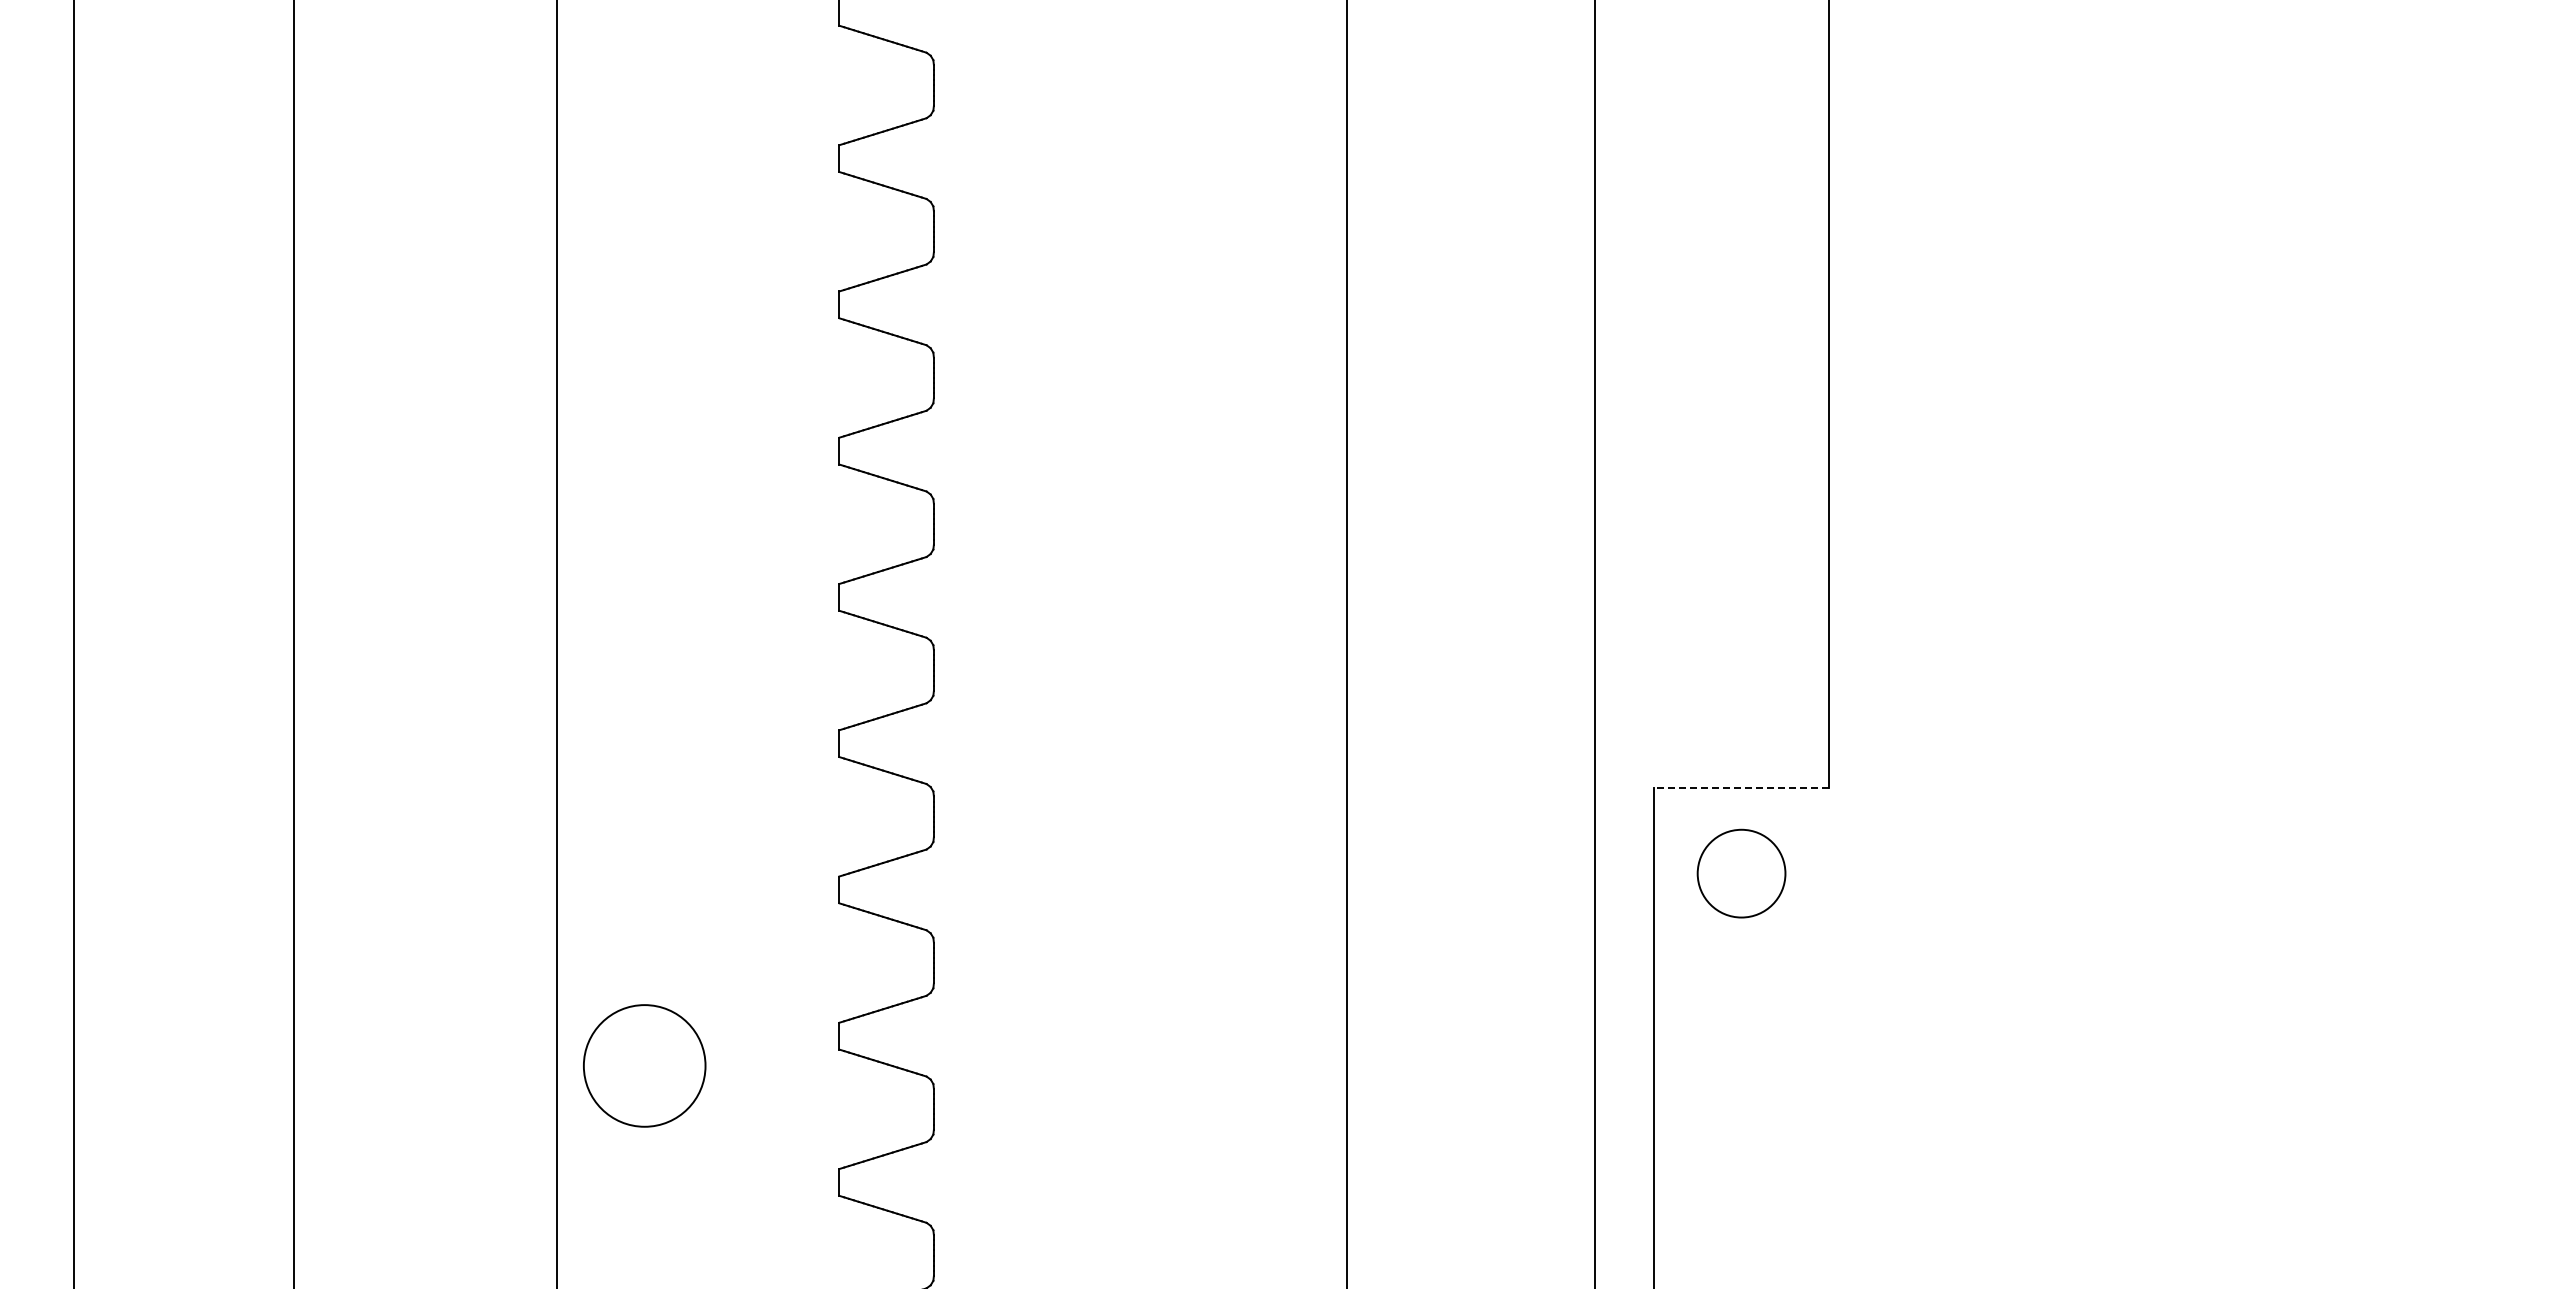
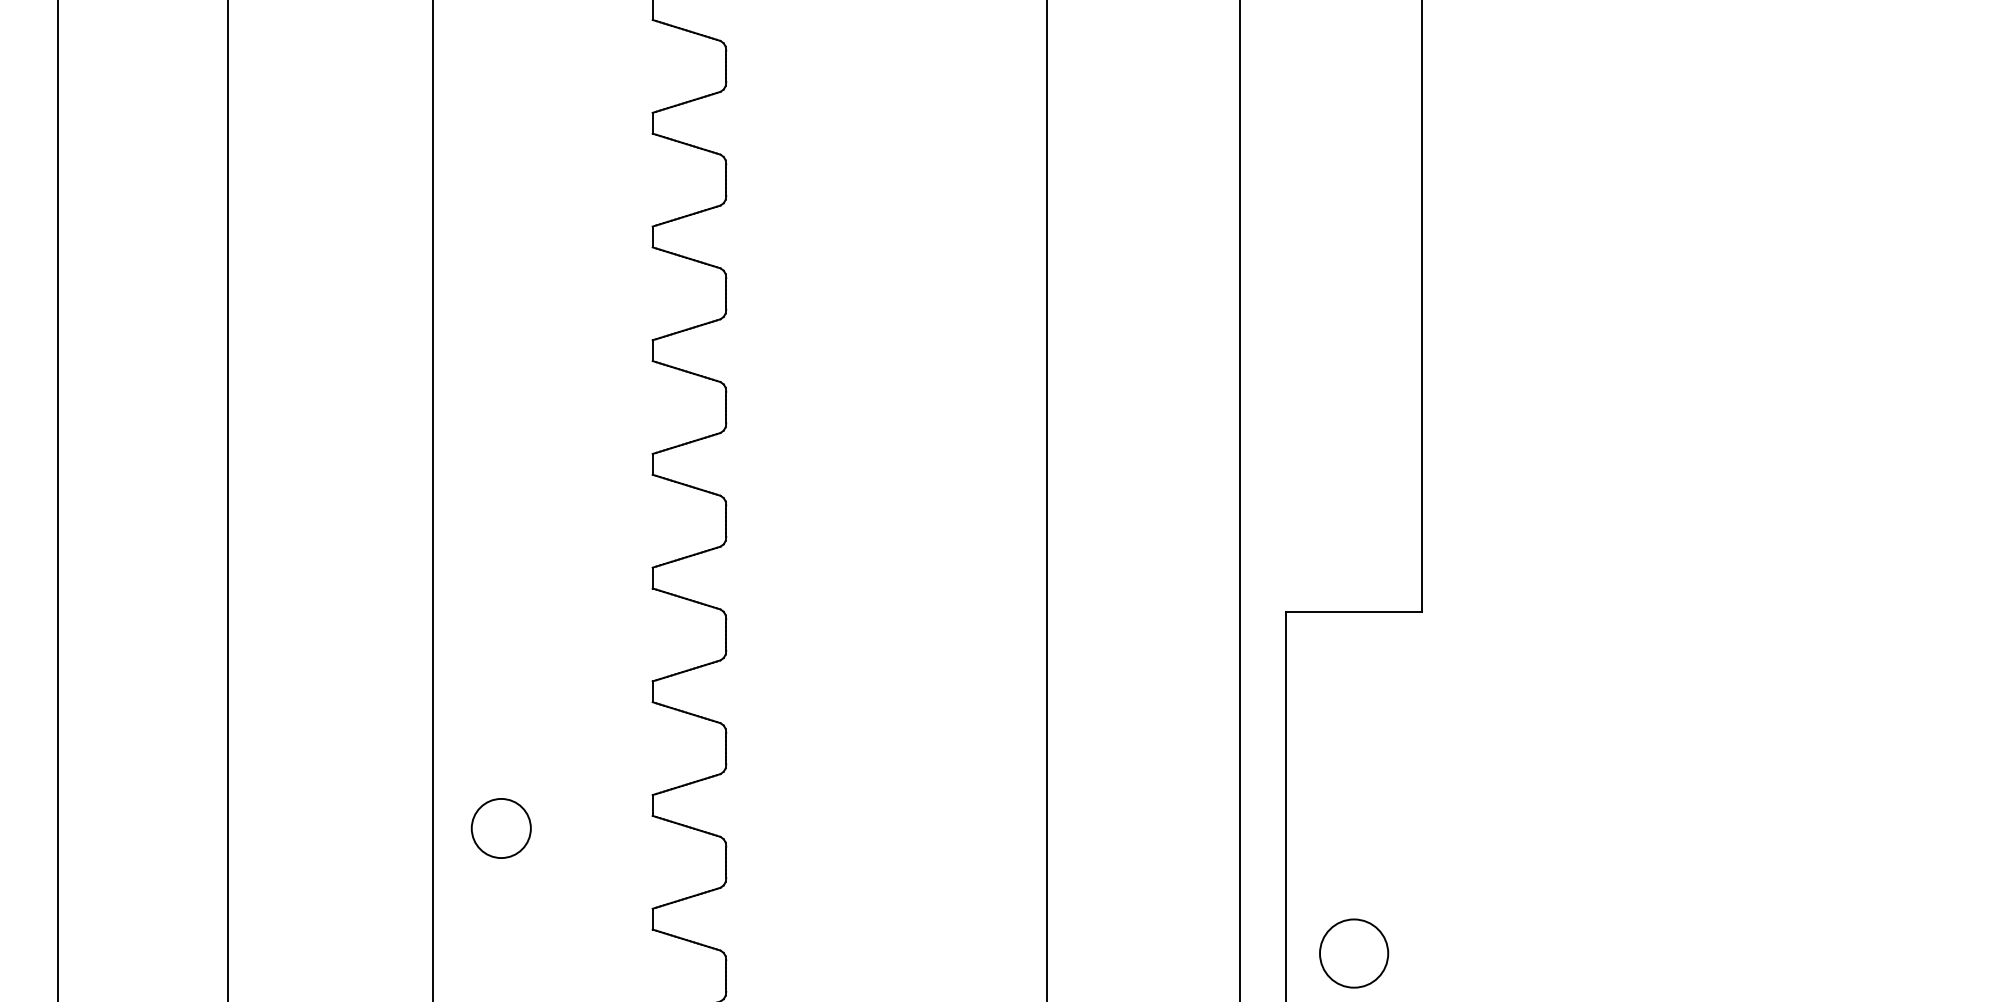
line: (1741, 787) -> (1354, 612), dashed -> solid
circle: (1741, 873) -> (1354, 953), moved
circle: (644, 1065) -> (501, 828), size x0.62

